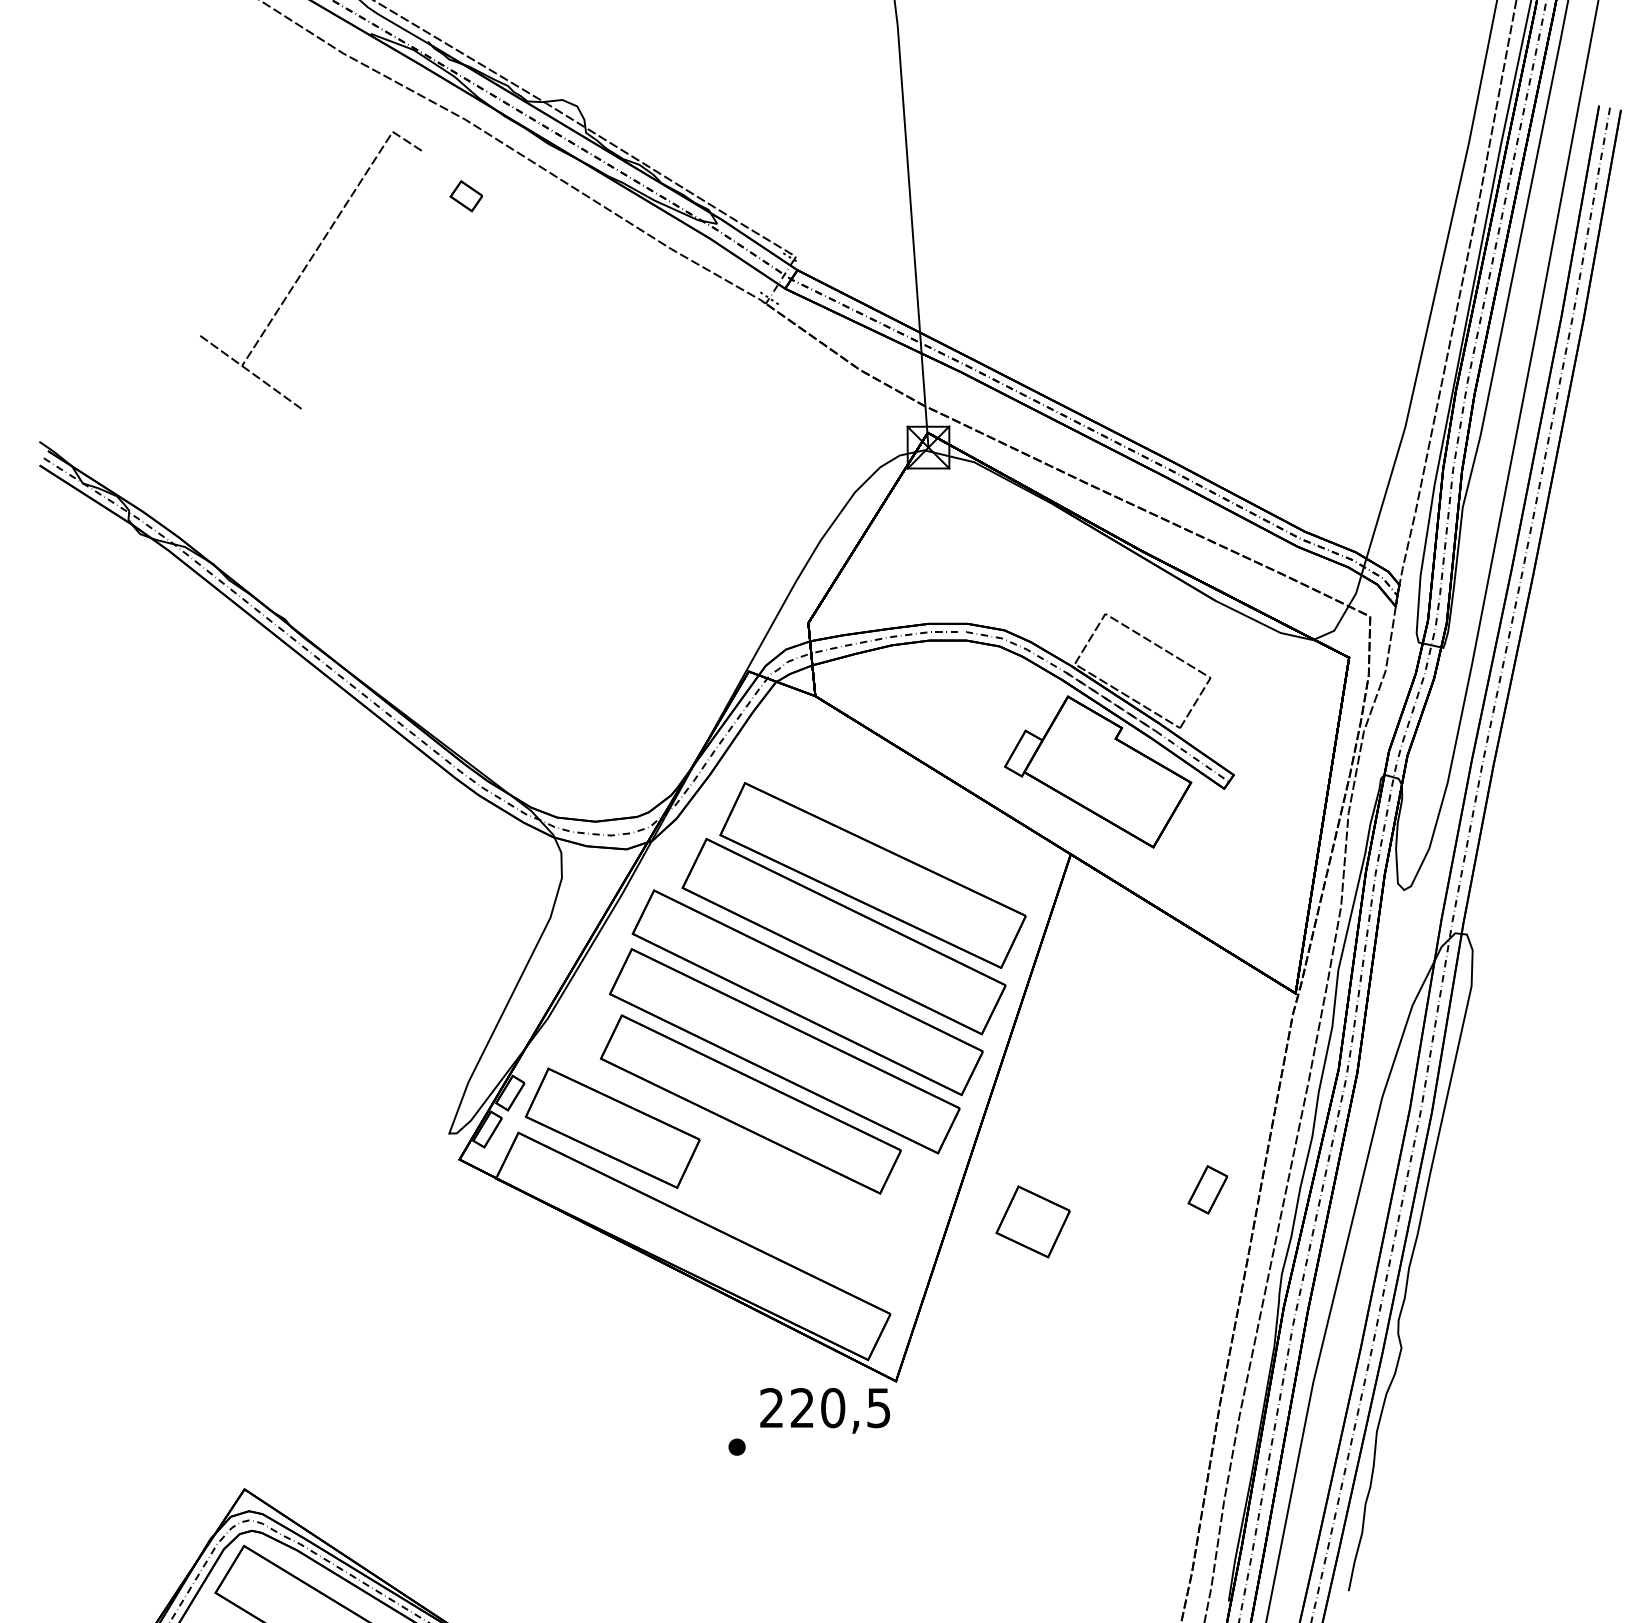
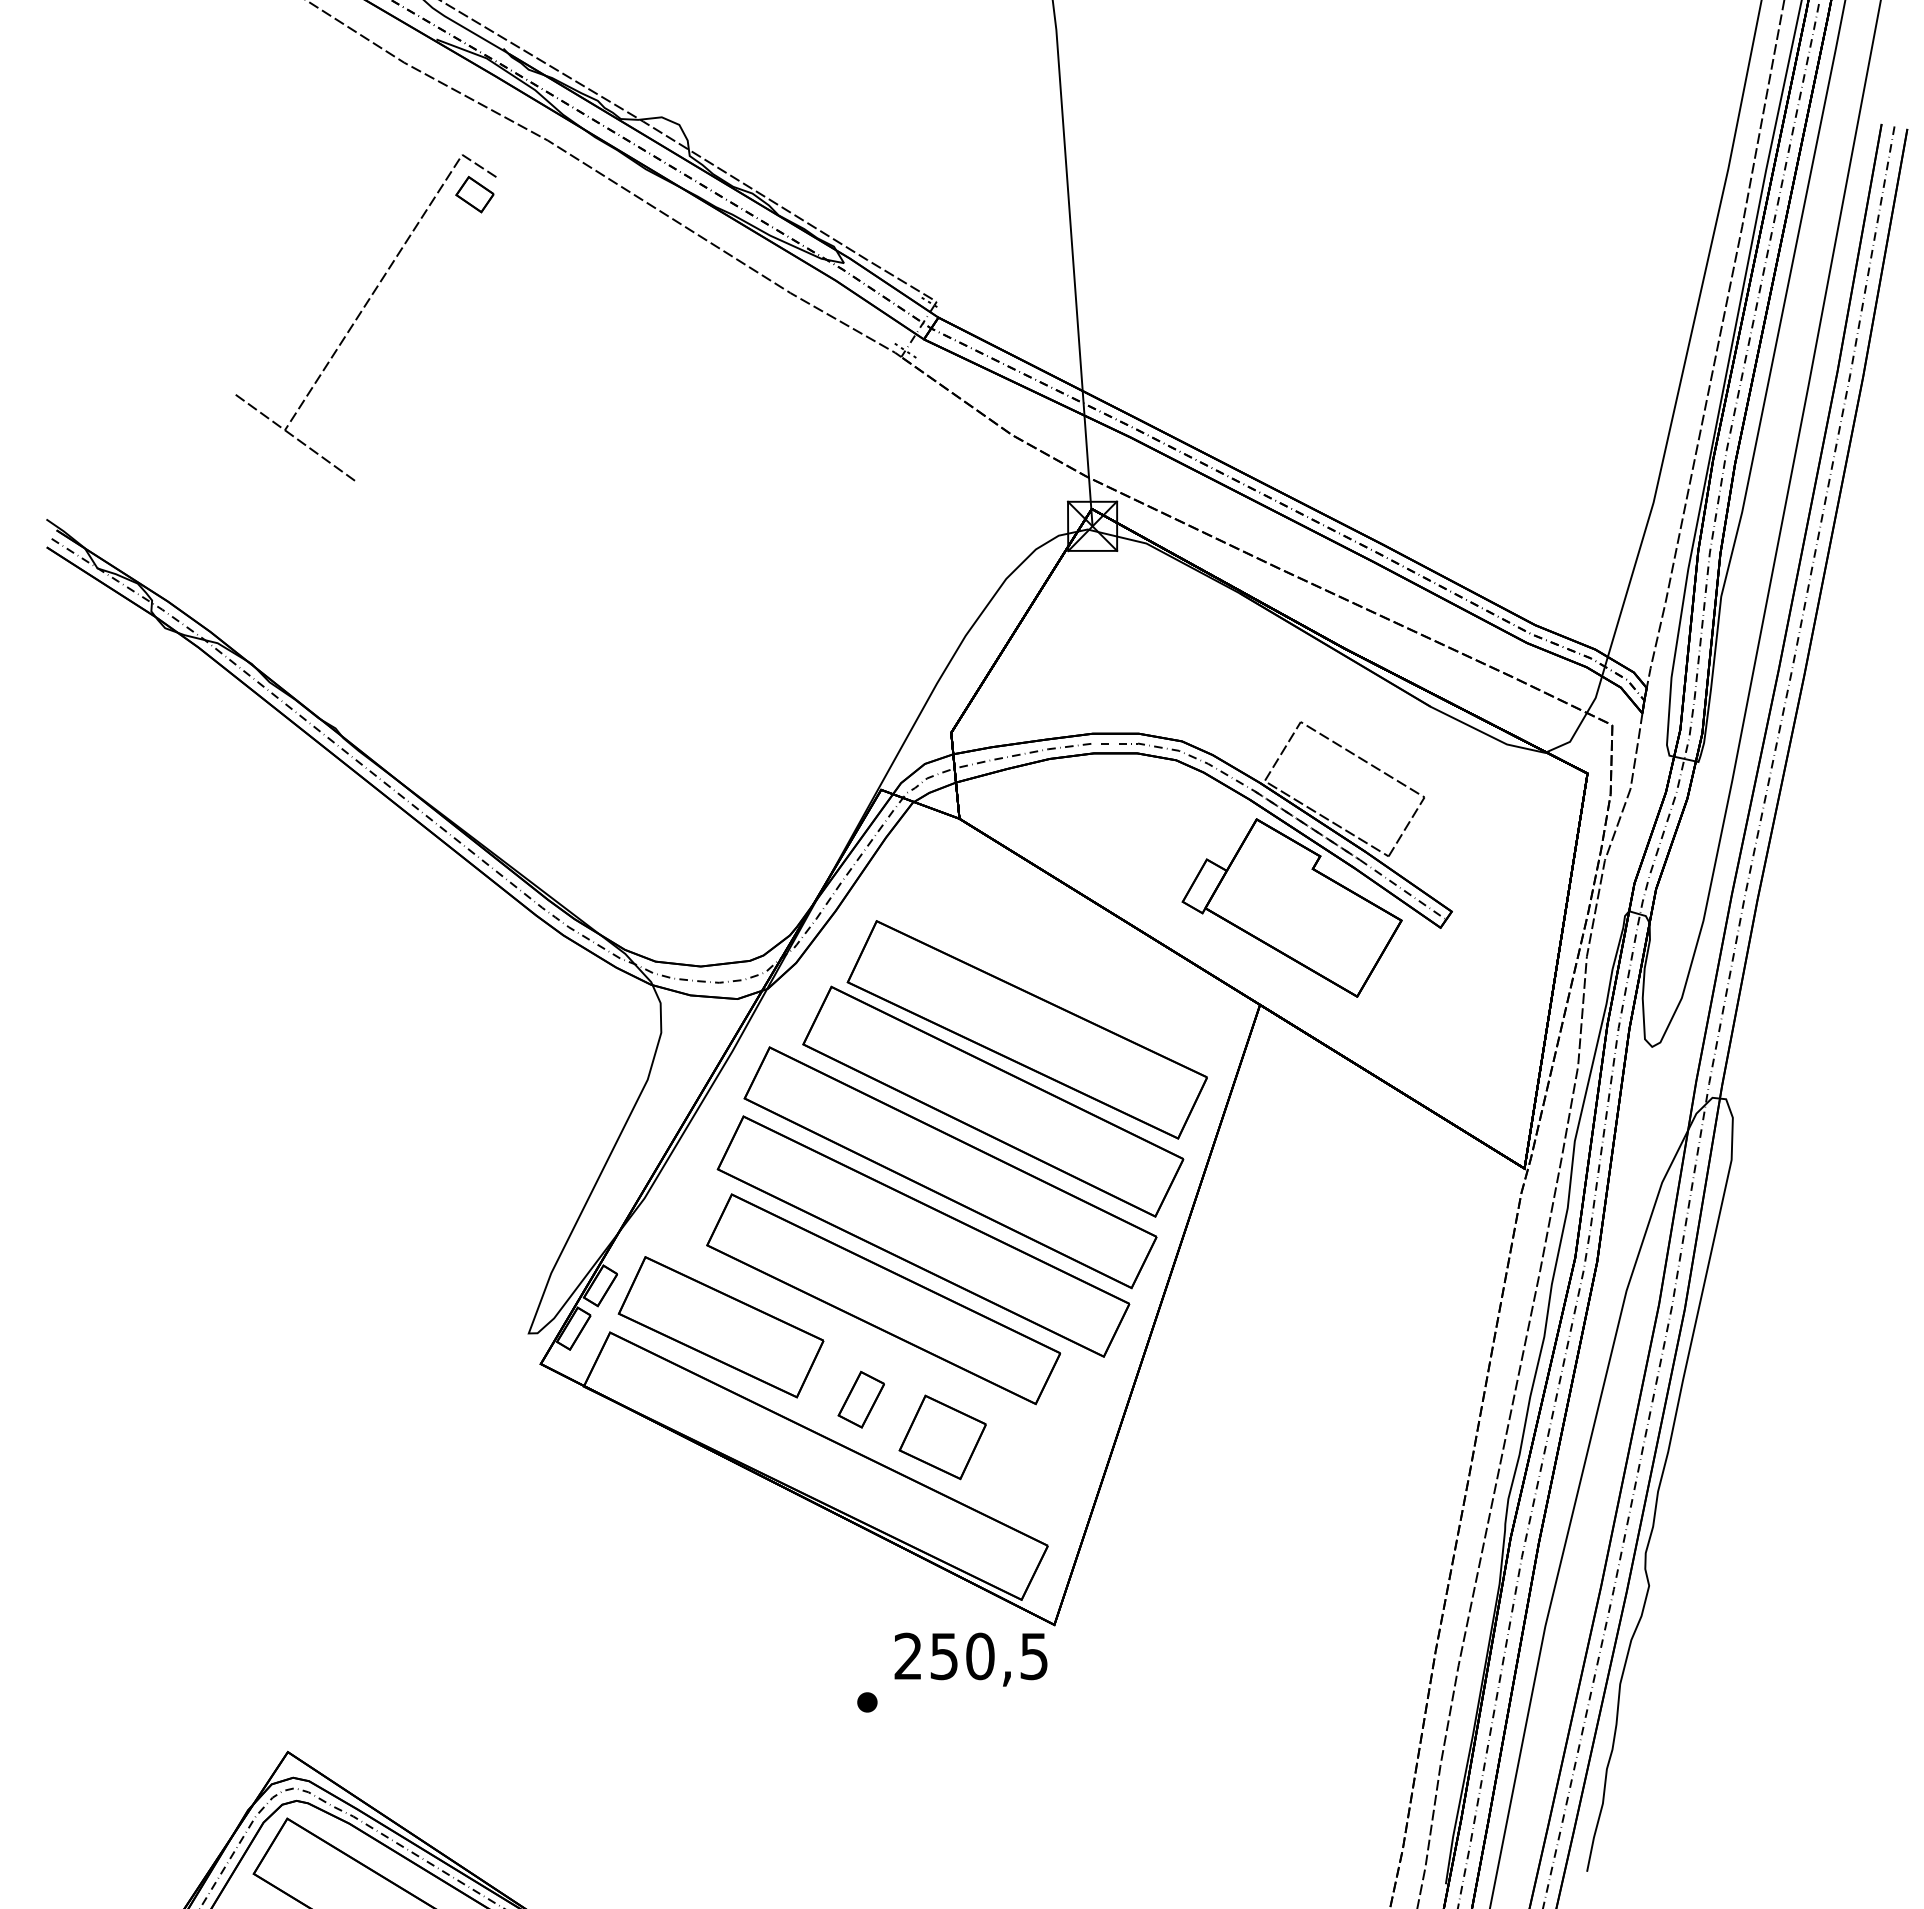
part: (466, 196) -> (474, 194), moved
part: (1207, 1189) -> (860, 1399), moved
part: (1032, 1222) -> (942, 1437), moved
text: (801, 1408) -> (943, 1656), 220,5 -> 250,5

